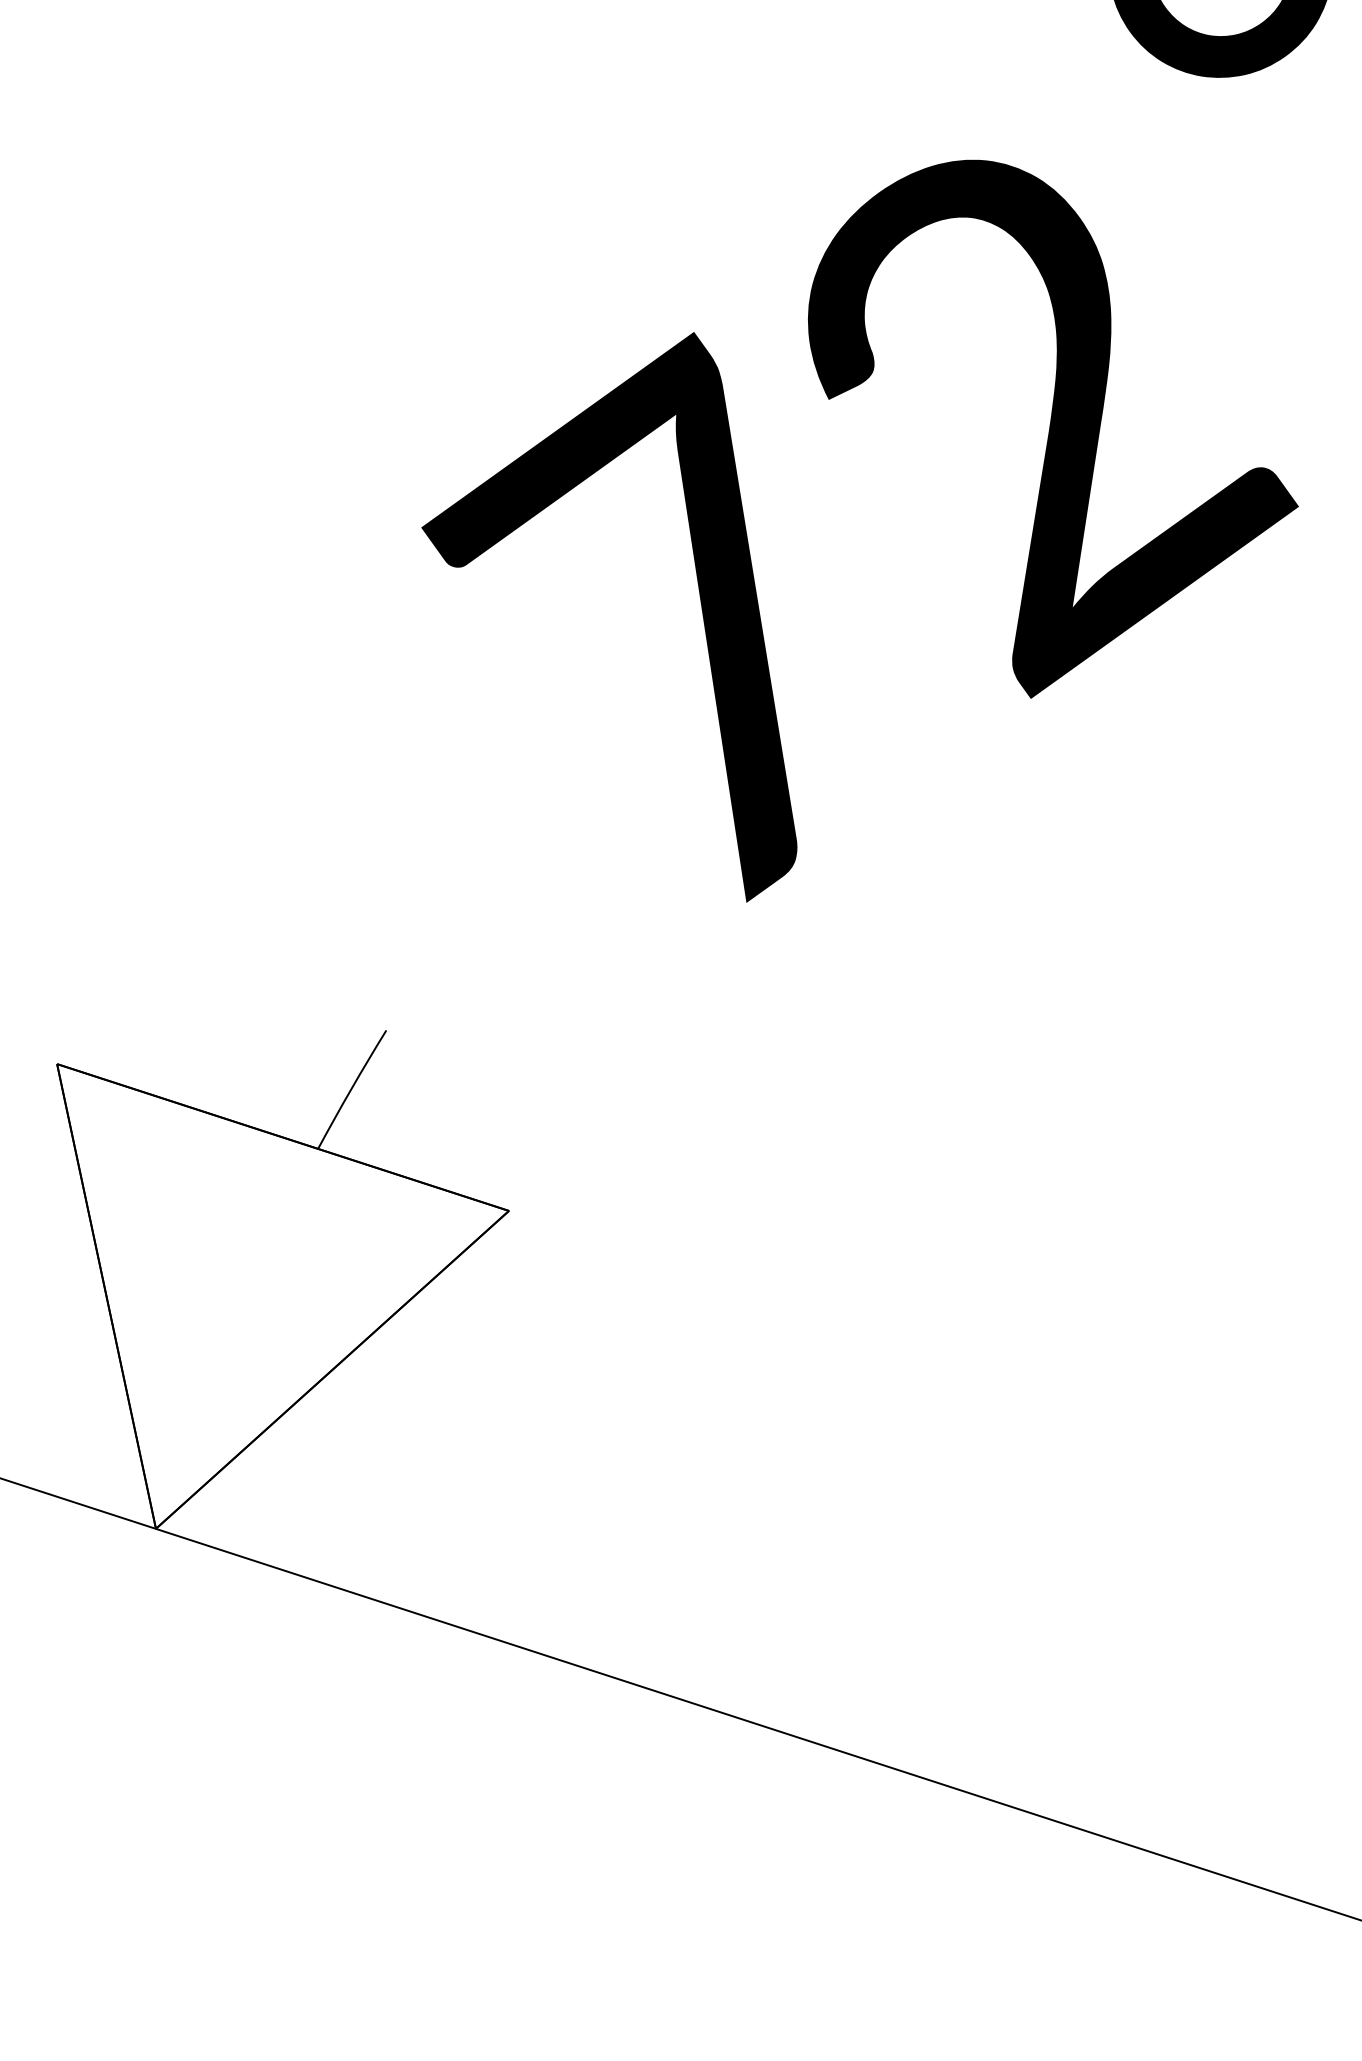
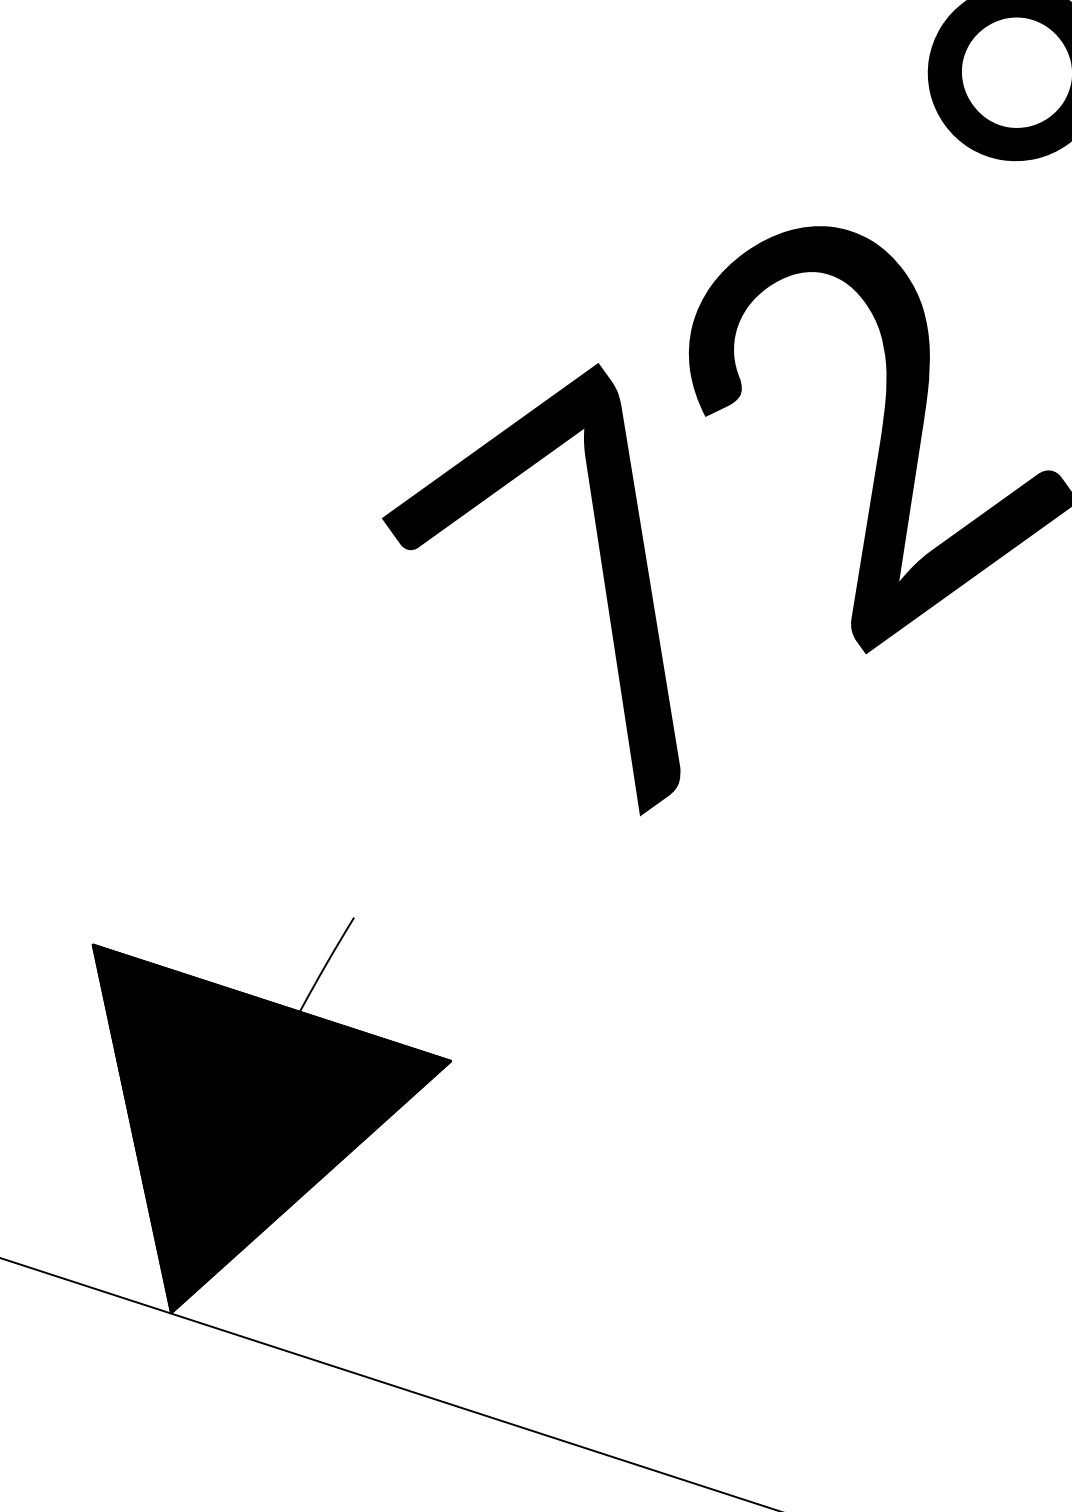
fill: (283, 1296) -> (272, 1128), added

